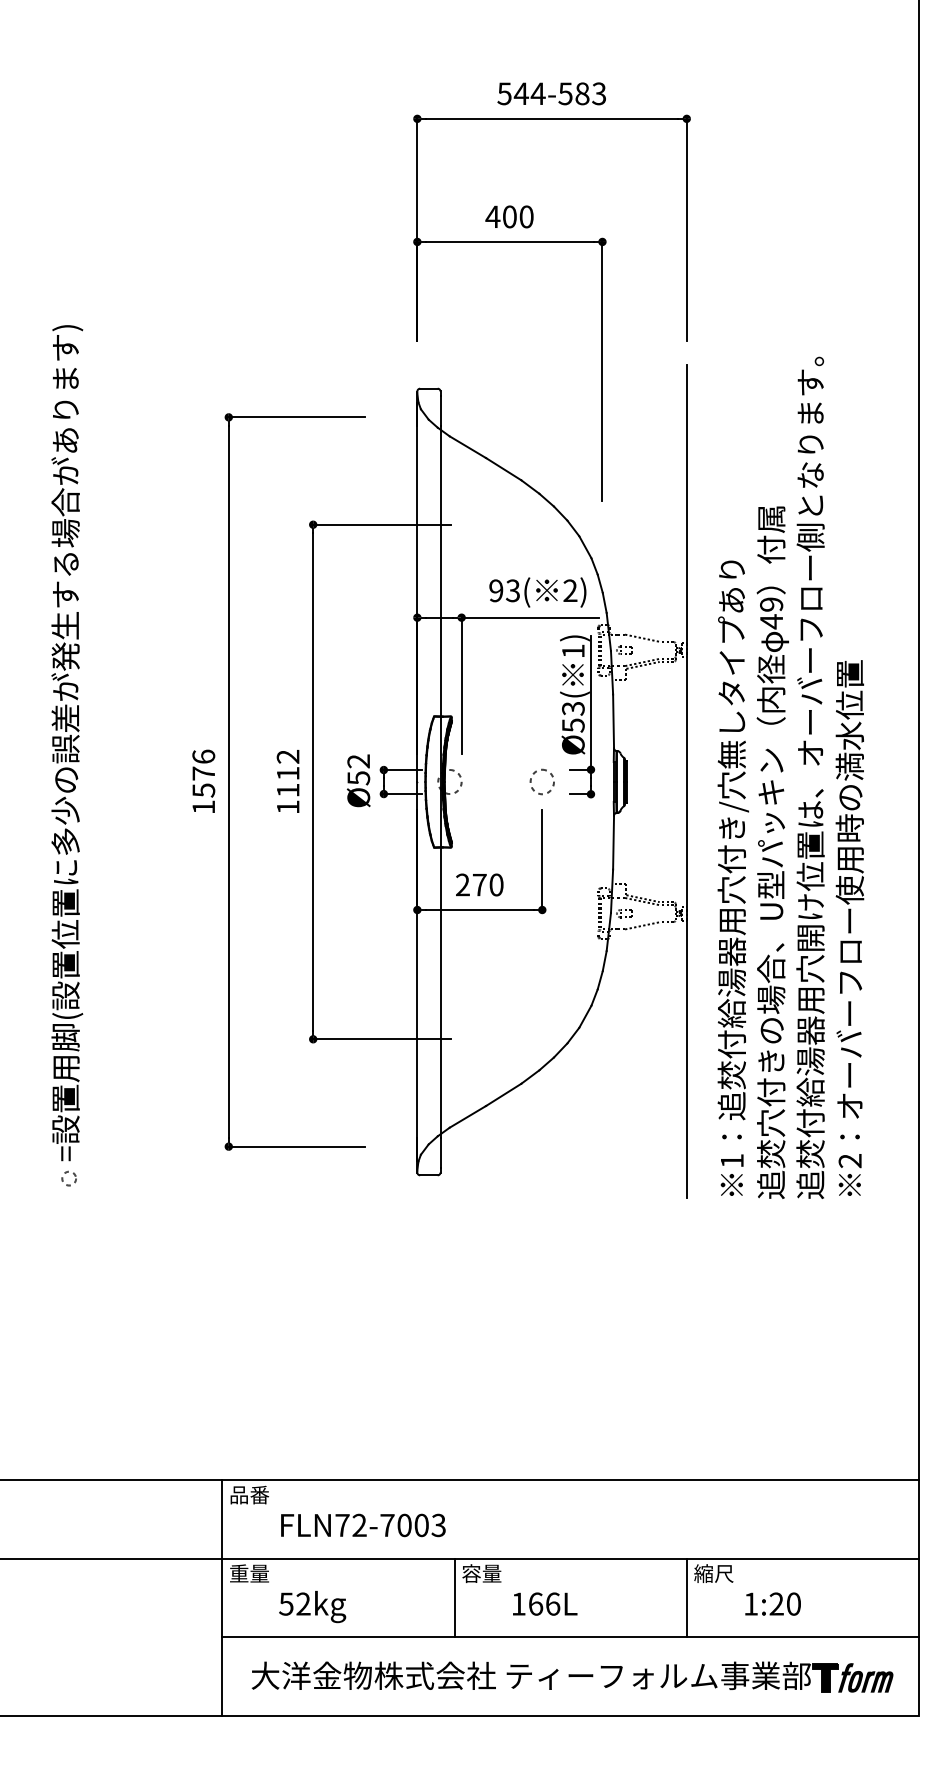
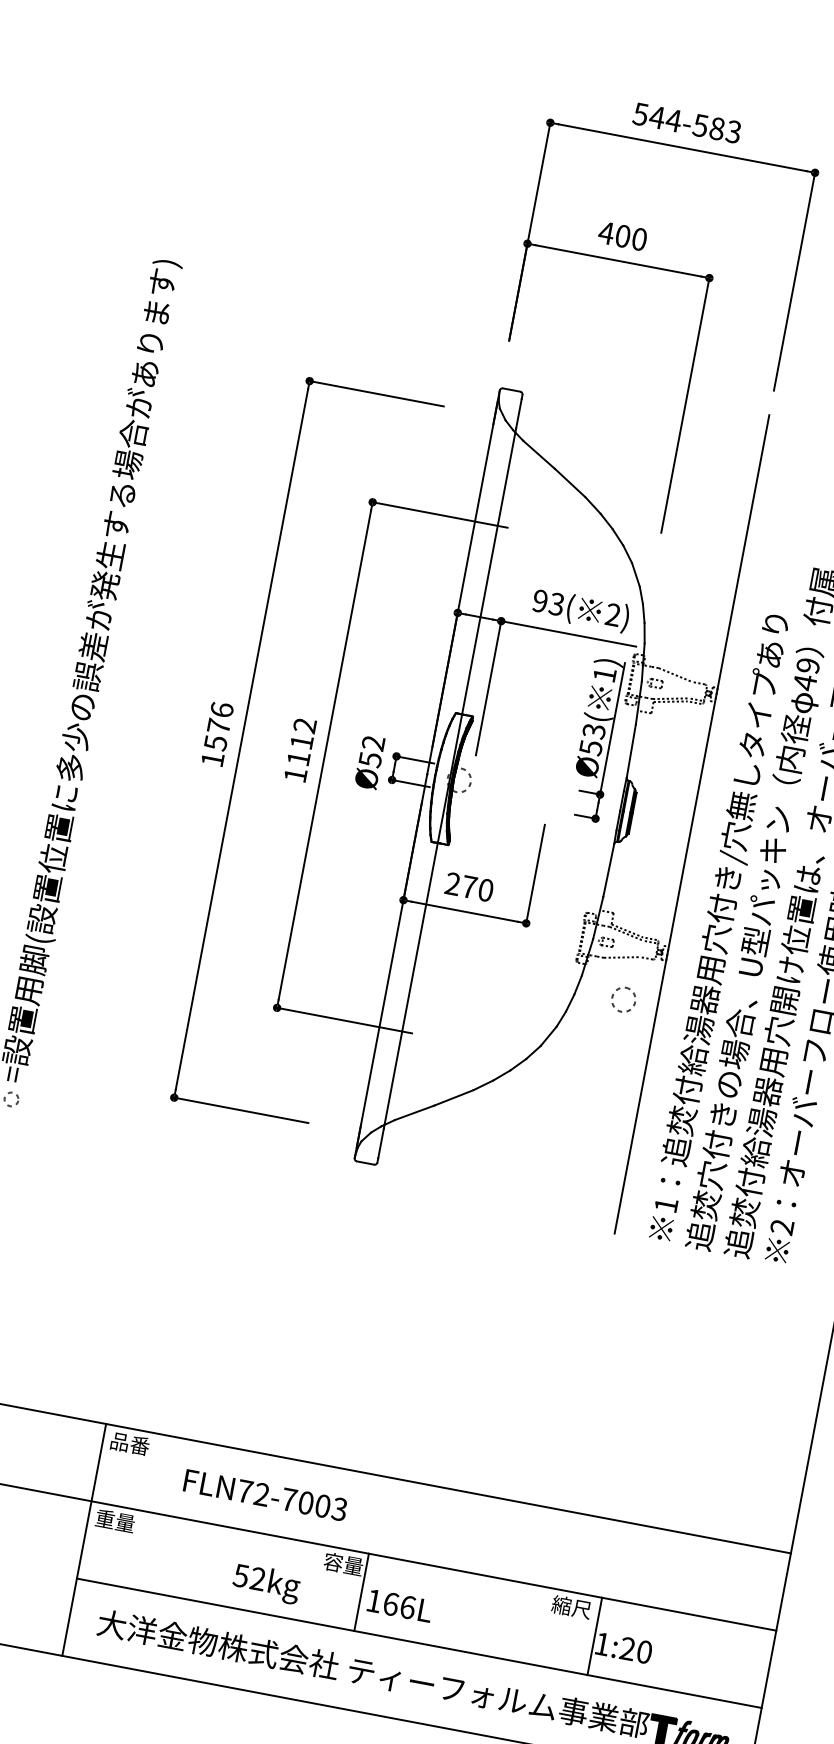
part: (534, 774) -> (617, 990), moved
text: (363, 1525) -> (265, 1495), moved
line: (454, 1597) -> (361, 1591), moved
line: (687, 1597) -> (595, 1636), moved
text: (312, 1607) -> (266, 1584), moved

